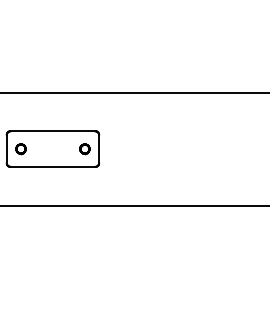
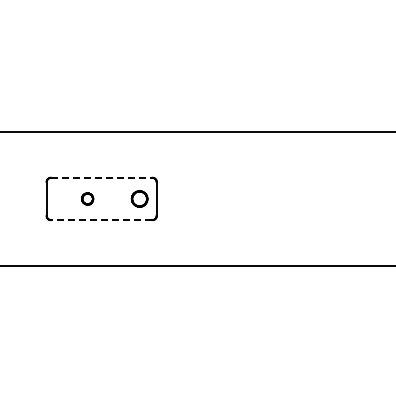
line: (52, 131) -> (101, 177), solid -> dashed
part: (20, 148) -> (87, 198), moved
part: (84, 148) -> (139, 198), size x1.4
line: (52, 167) -> (101, 220), solid -> dashed

